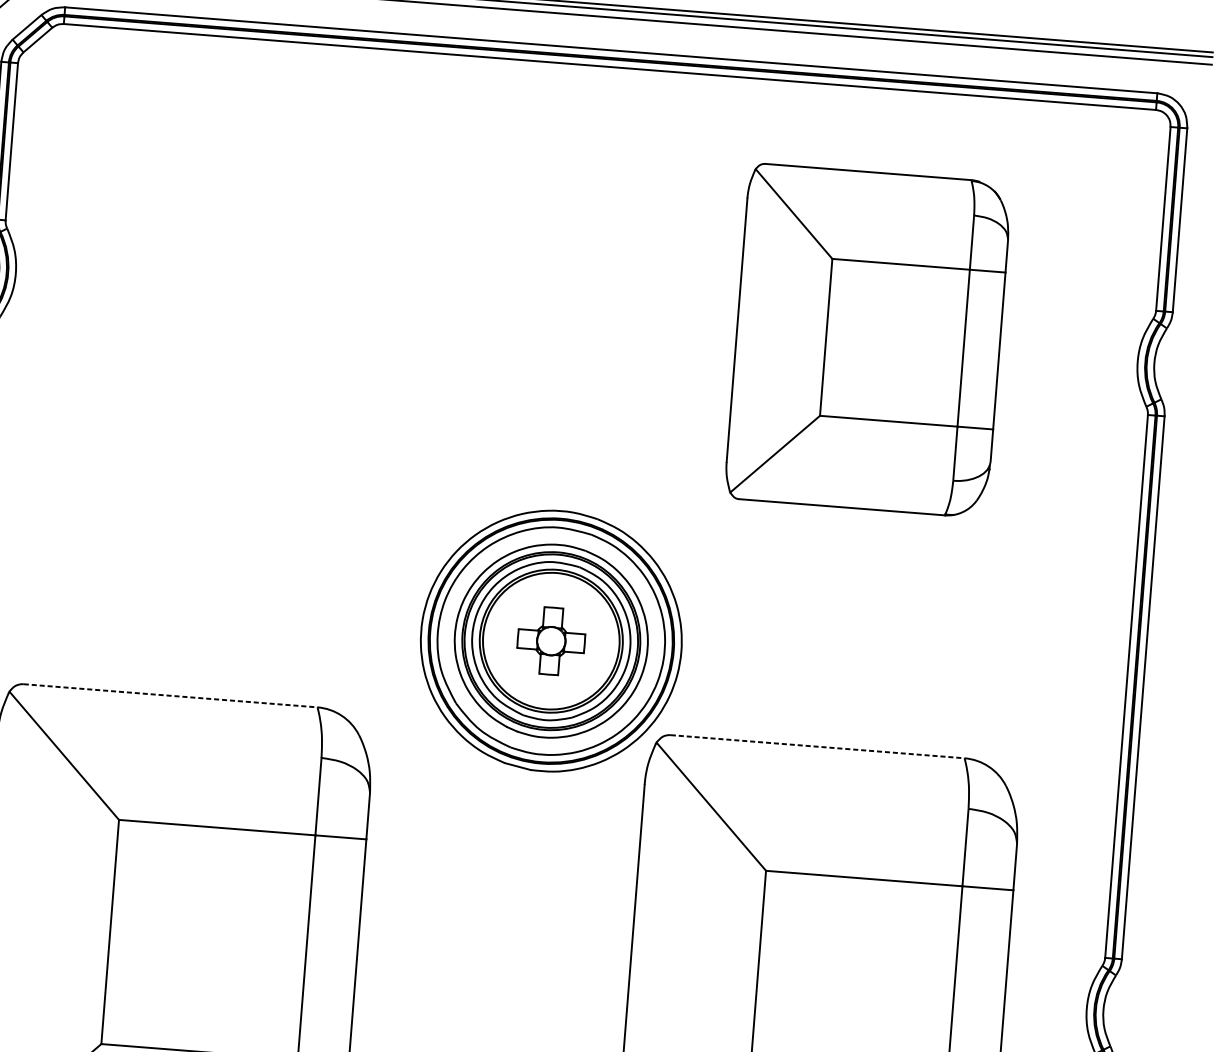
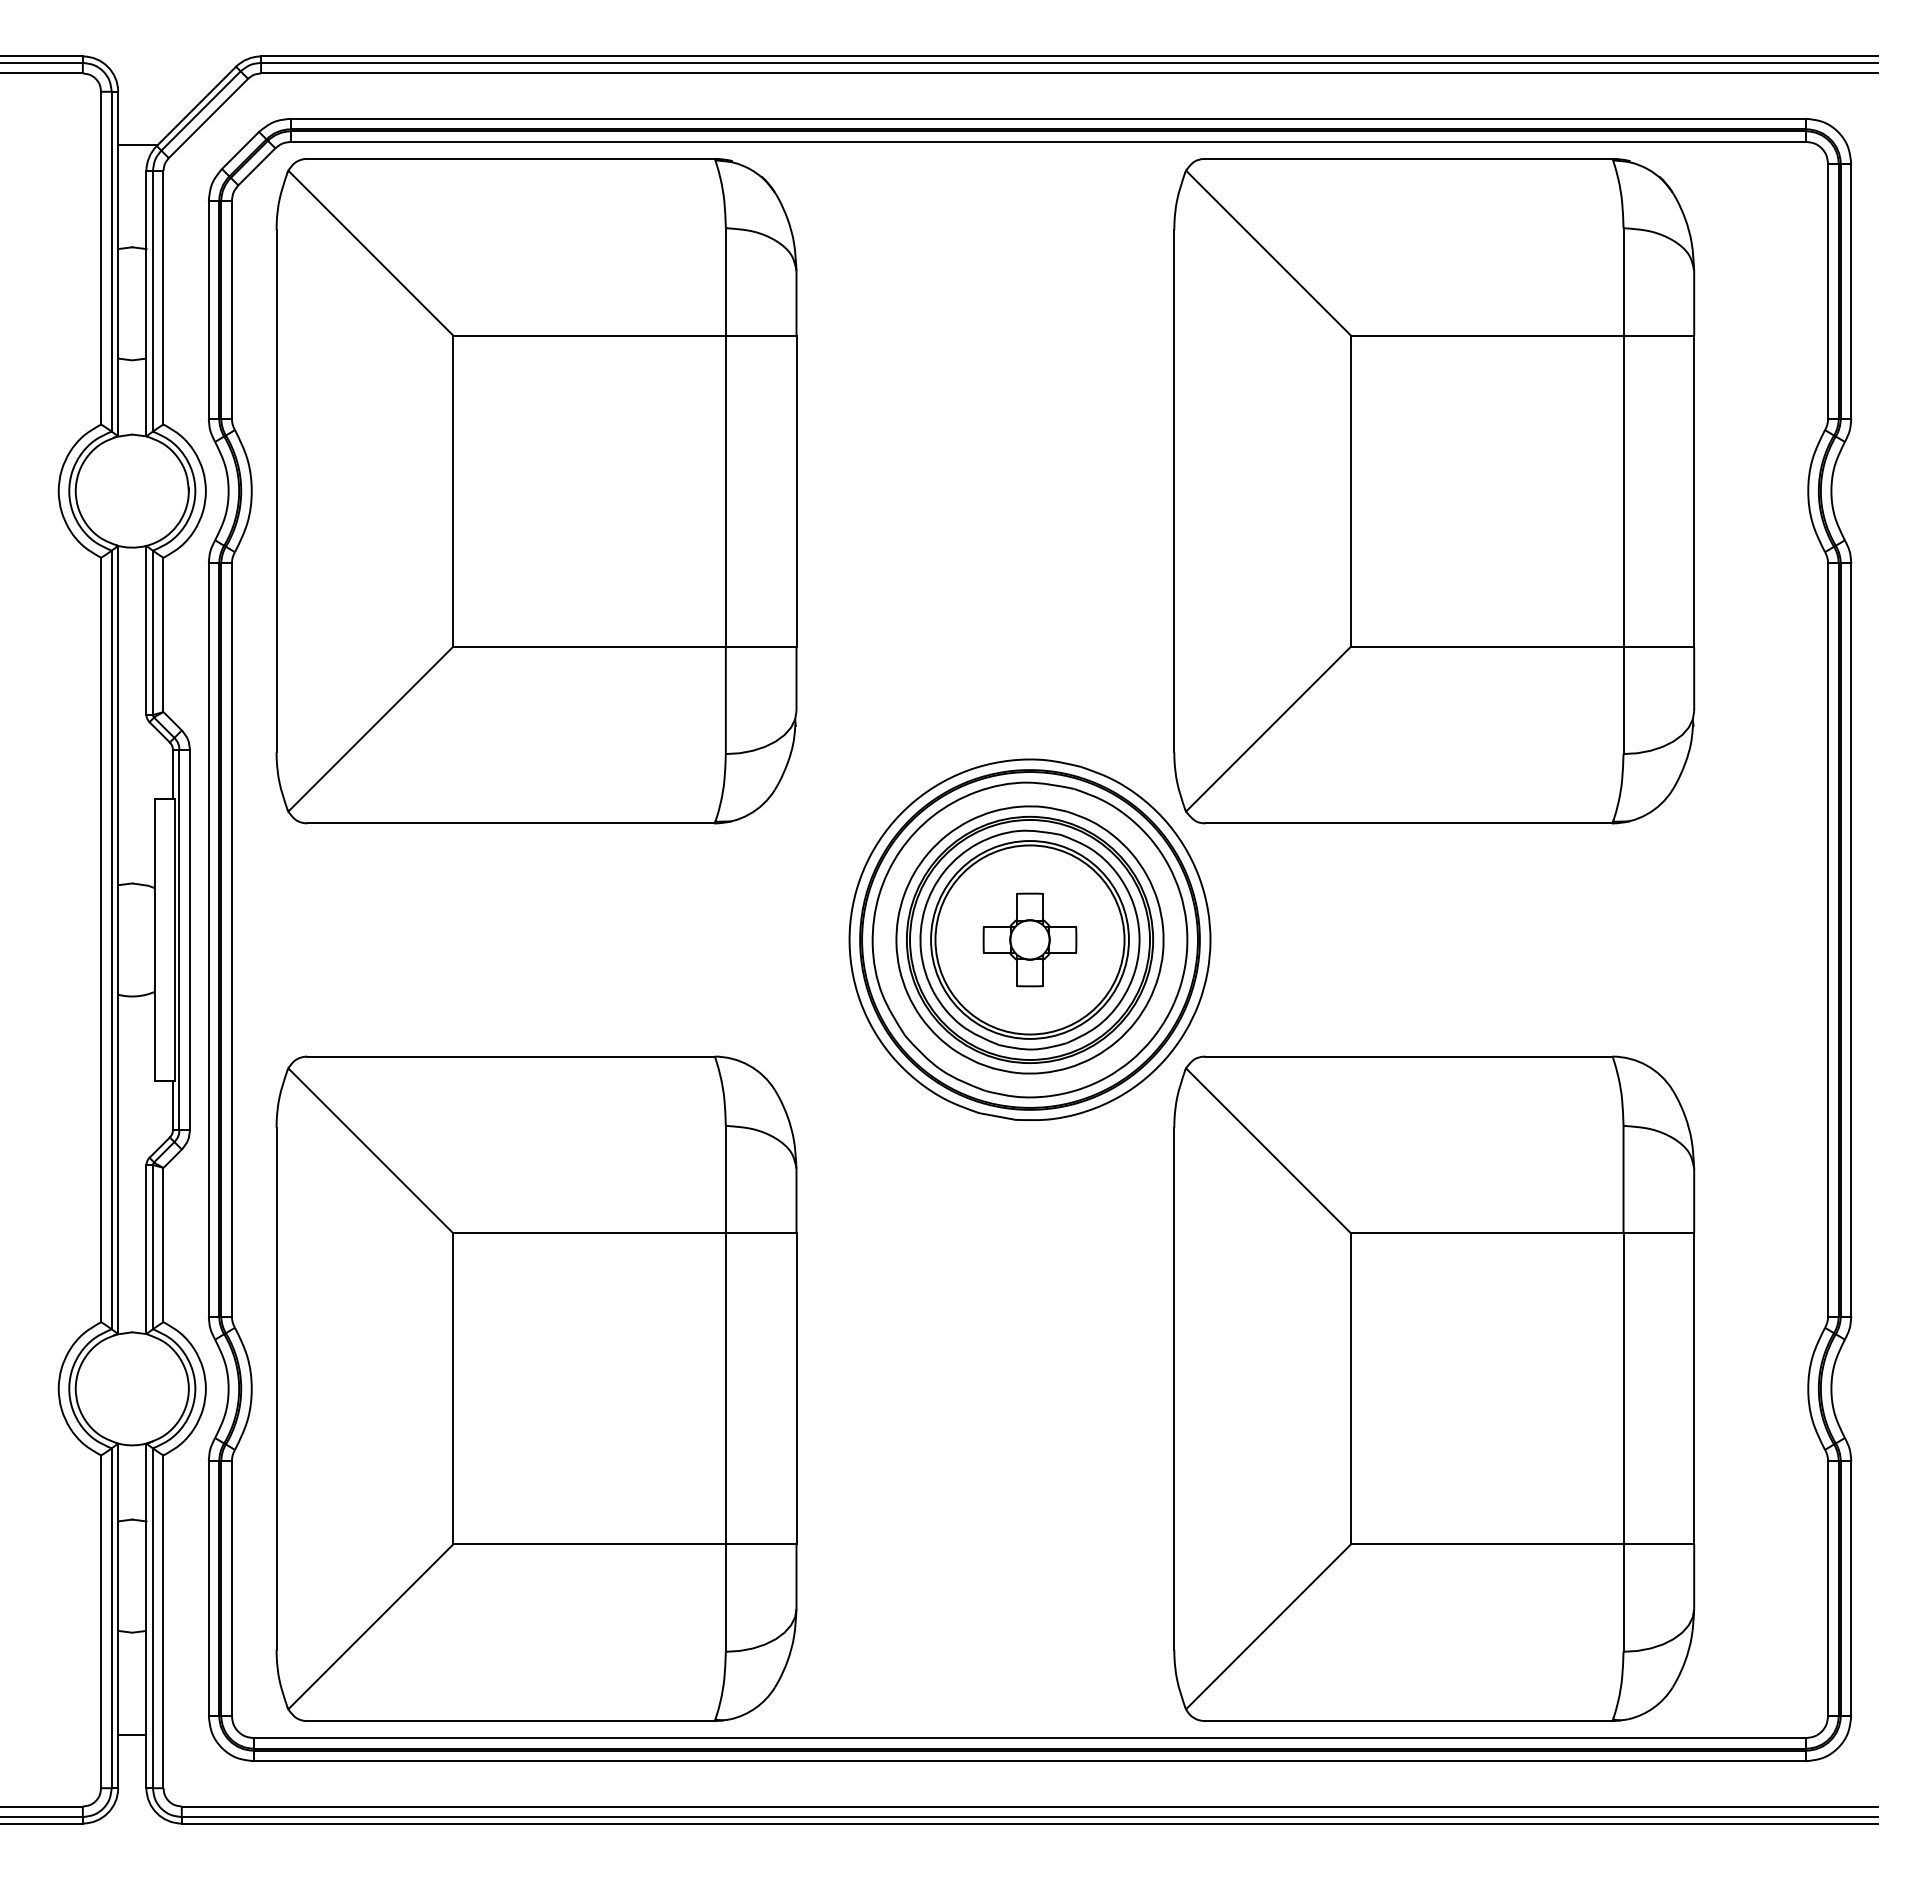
part: (221, 289) -> (536, 491), added
part: (868, 340) -> (1434, 491), size x1.43
line: (170, 695) -> (511, 1056), dashed -> solid
line: (817, 746) -> (1408, 1056), dashed -> solid

